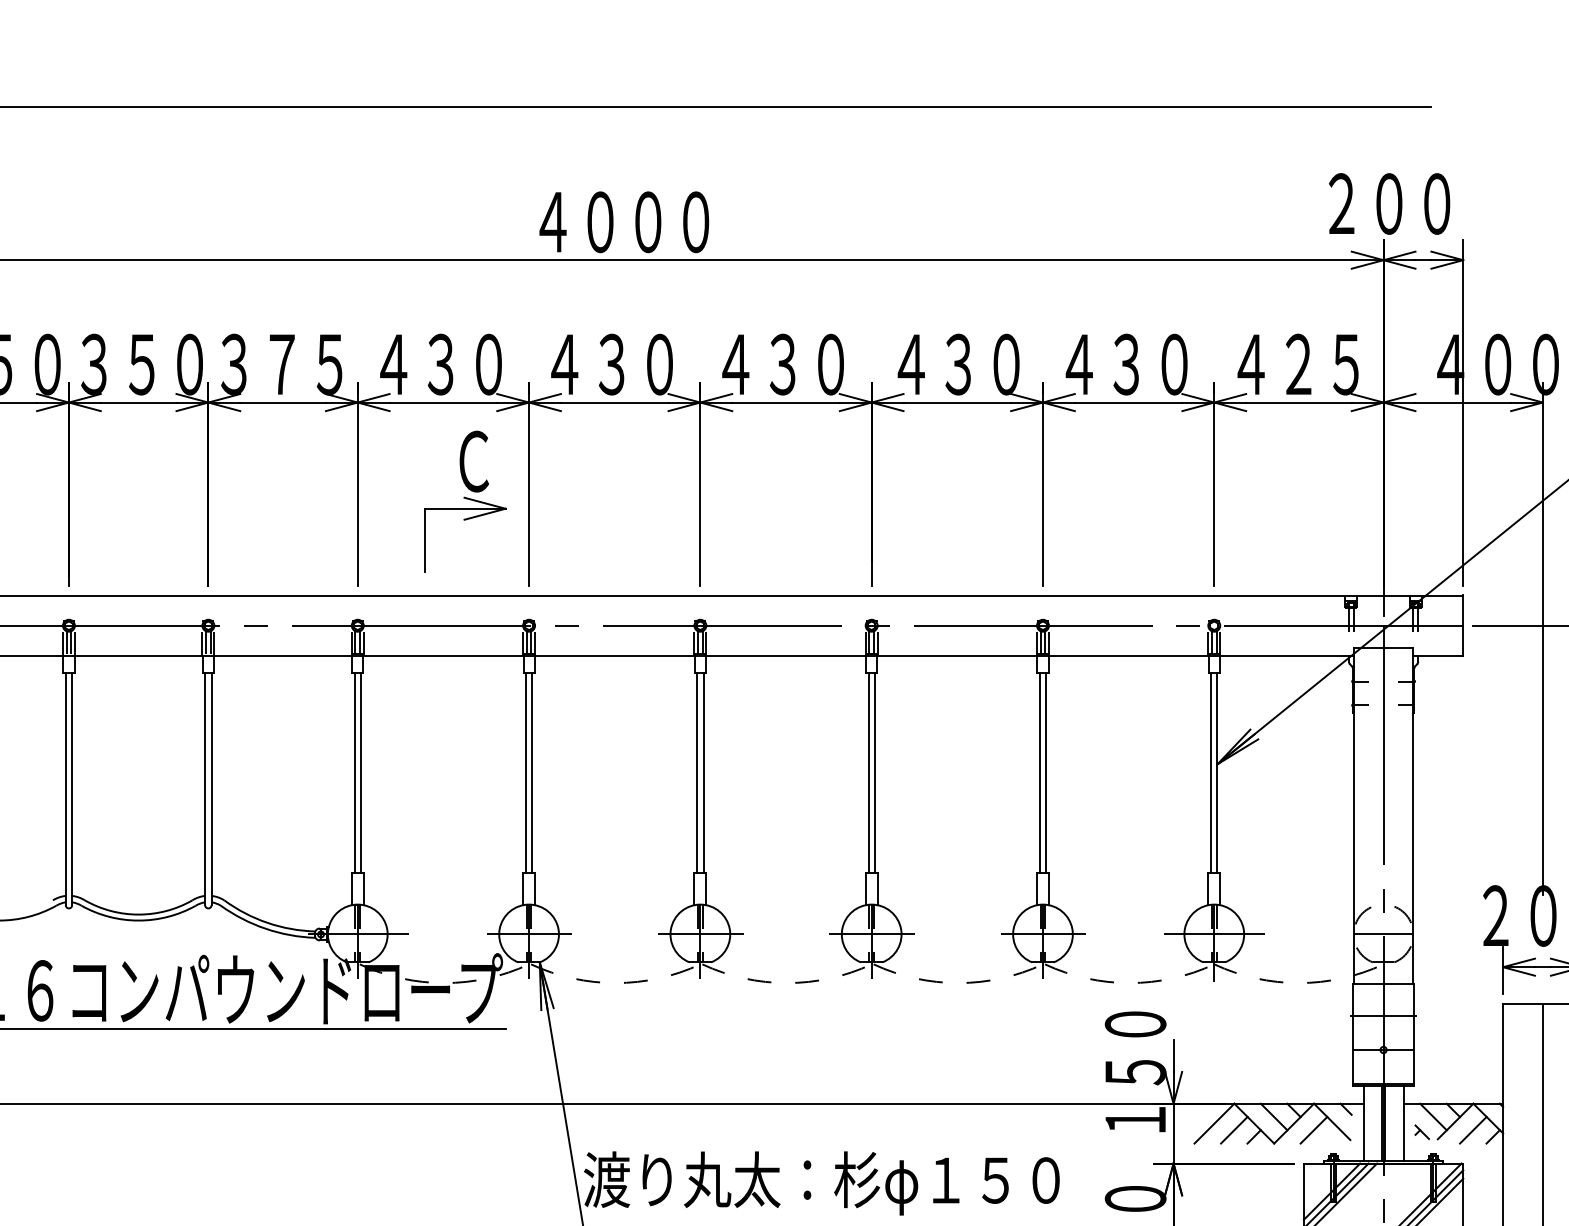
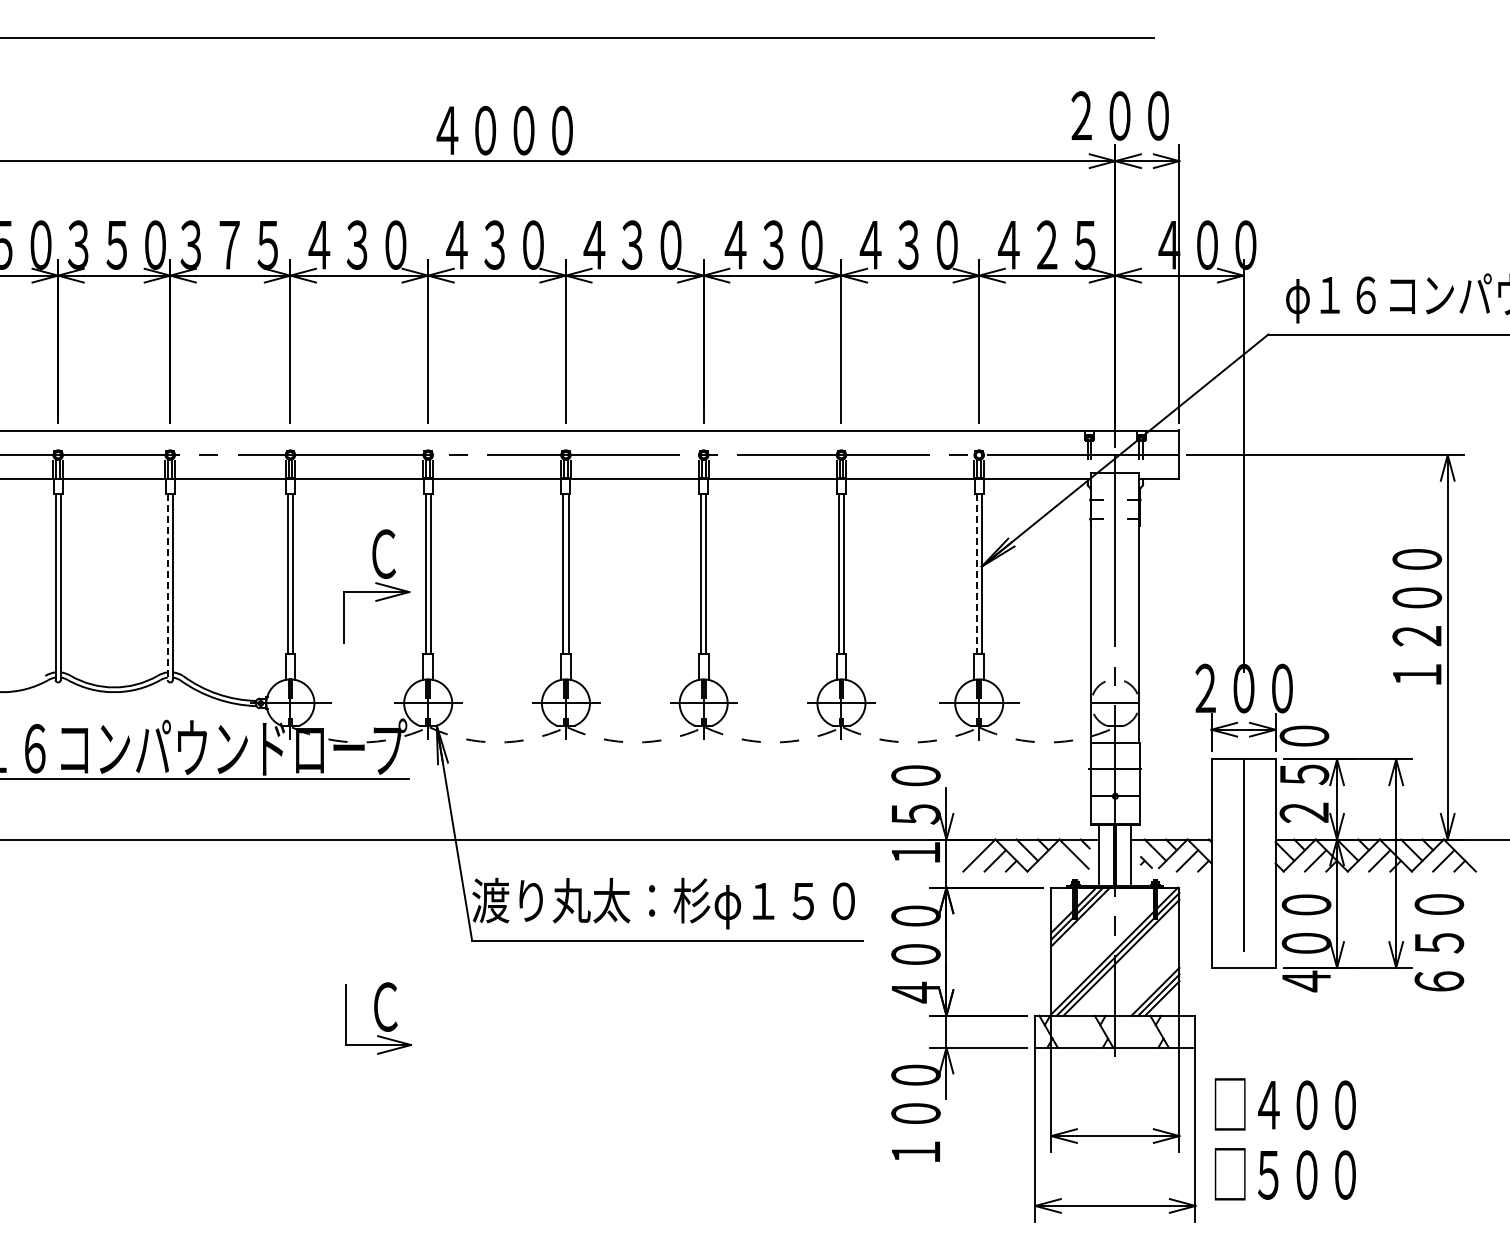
part: (464, 501) -> (376, 586), moved
line: (1210, 774) -> (976, 574), solid -> dashed
line: (204, 790) -> (167, 587), solid -> dashed
line: (1314, 1129) -> (1059, 860), removed

